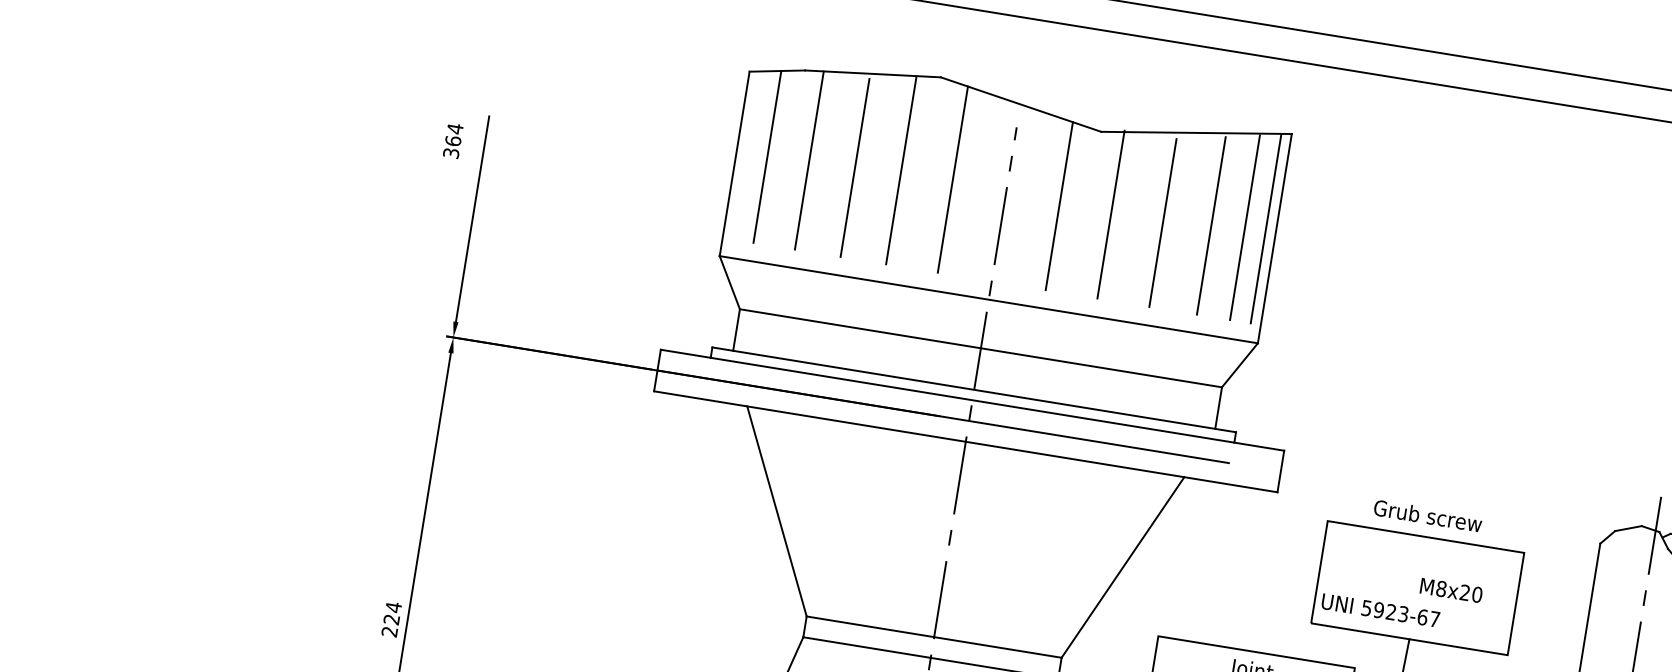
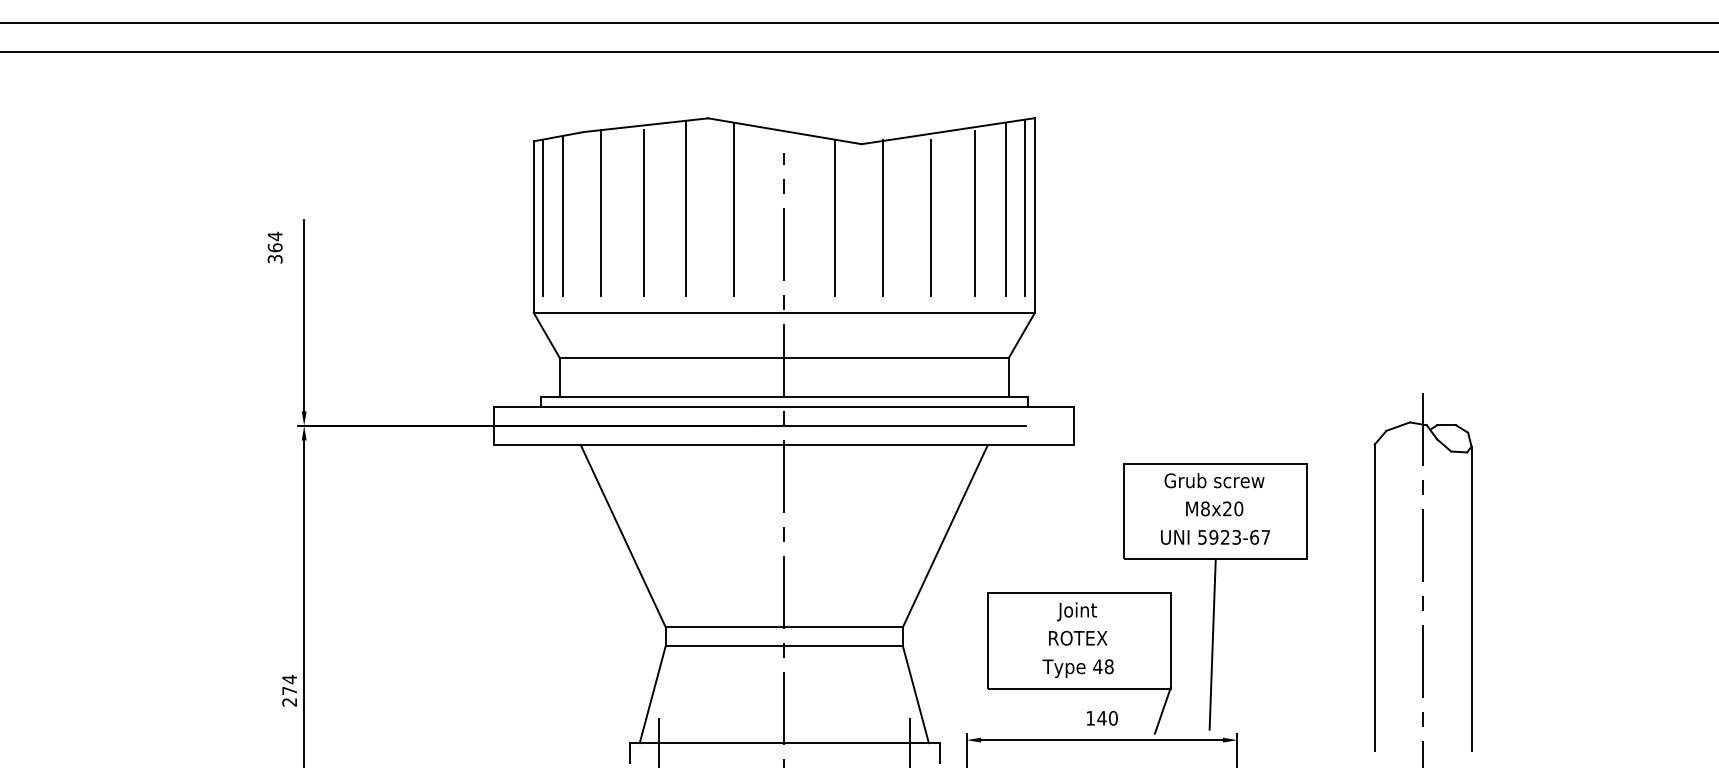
line: (746, 155) -> (543, 217), added
text: (1428, 515) -> (1214, 480), moved
text: (1451, 590) -> (1214, 508), moved
text: (1380, 610) -> (1215, 537), moved
text: (391, 619) -> (289, 690), 224 -> 274

